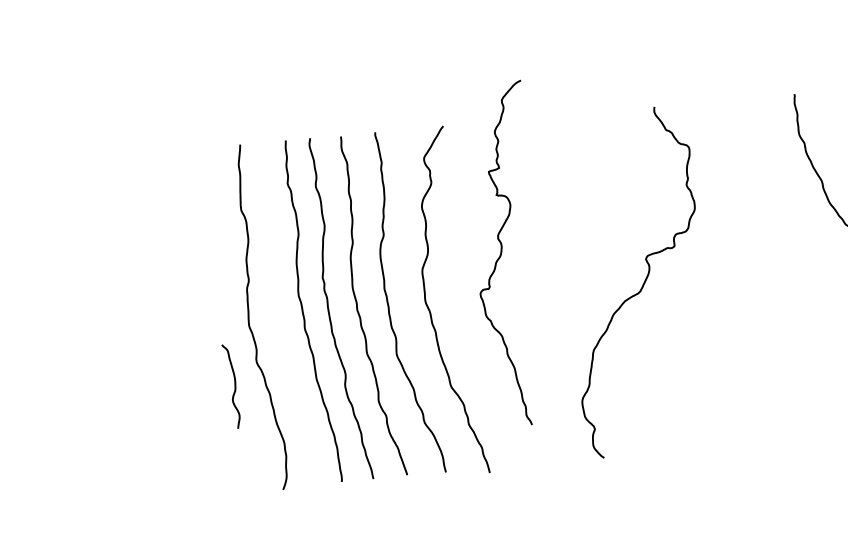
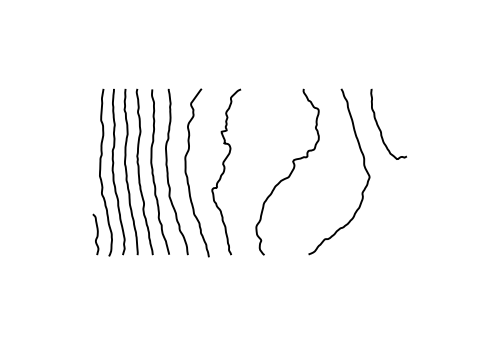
curve: (504, 251) -> (225, 170), moved
curve: (792, 256) -> (363, 166), added
curve: (278, 317) -> (114, 173), added
curve: (232, 386) -> (96, 234), moved

